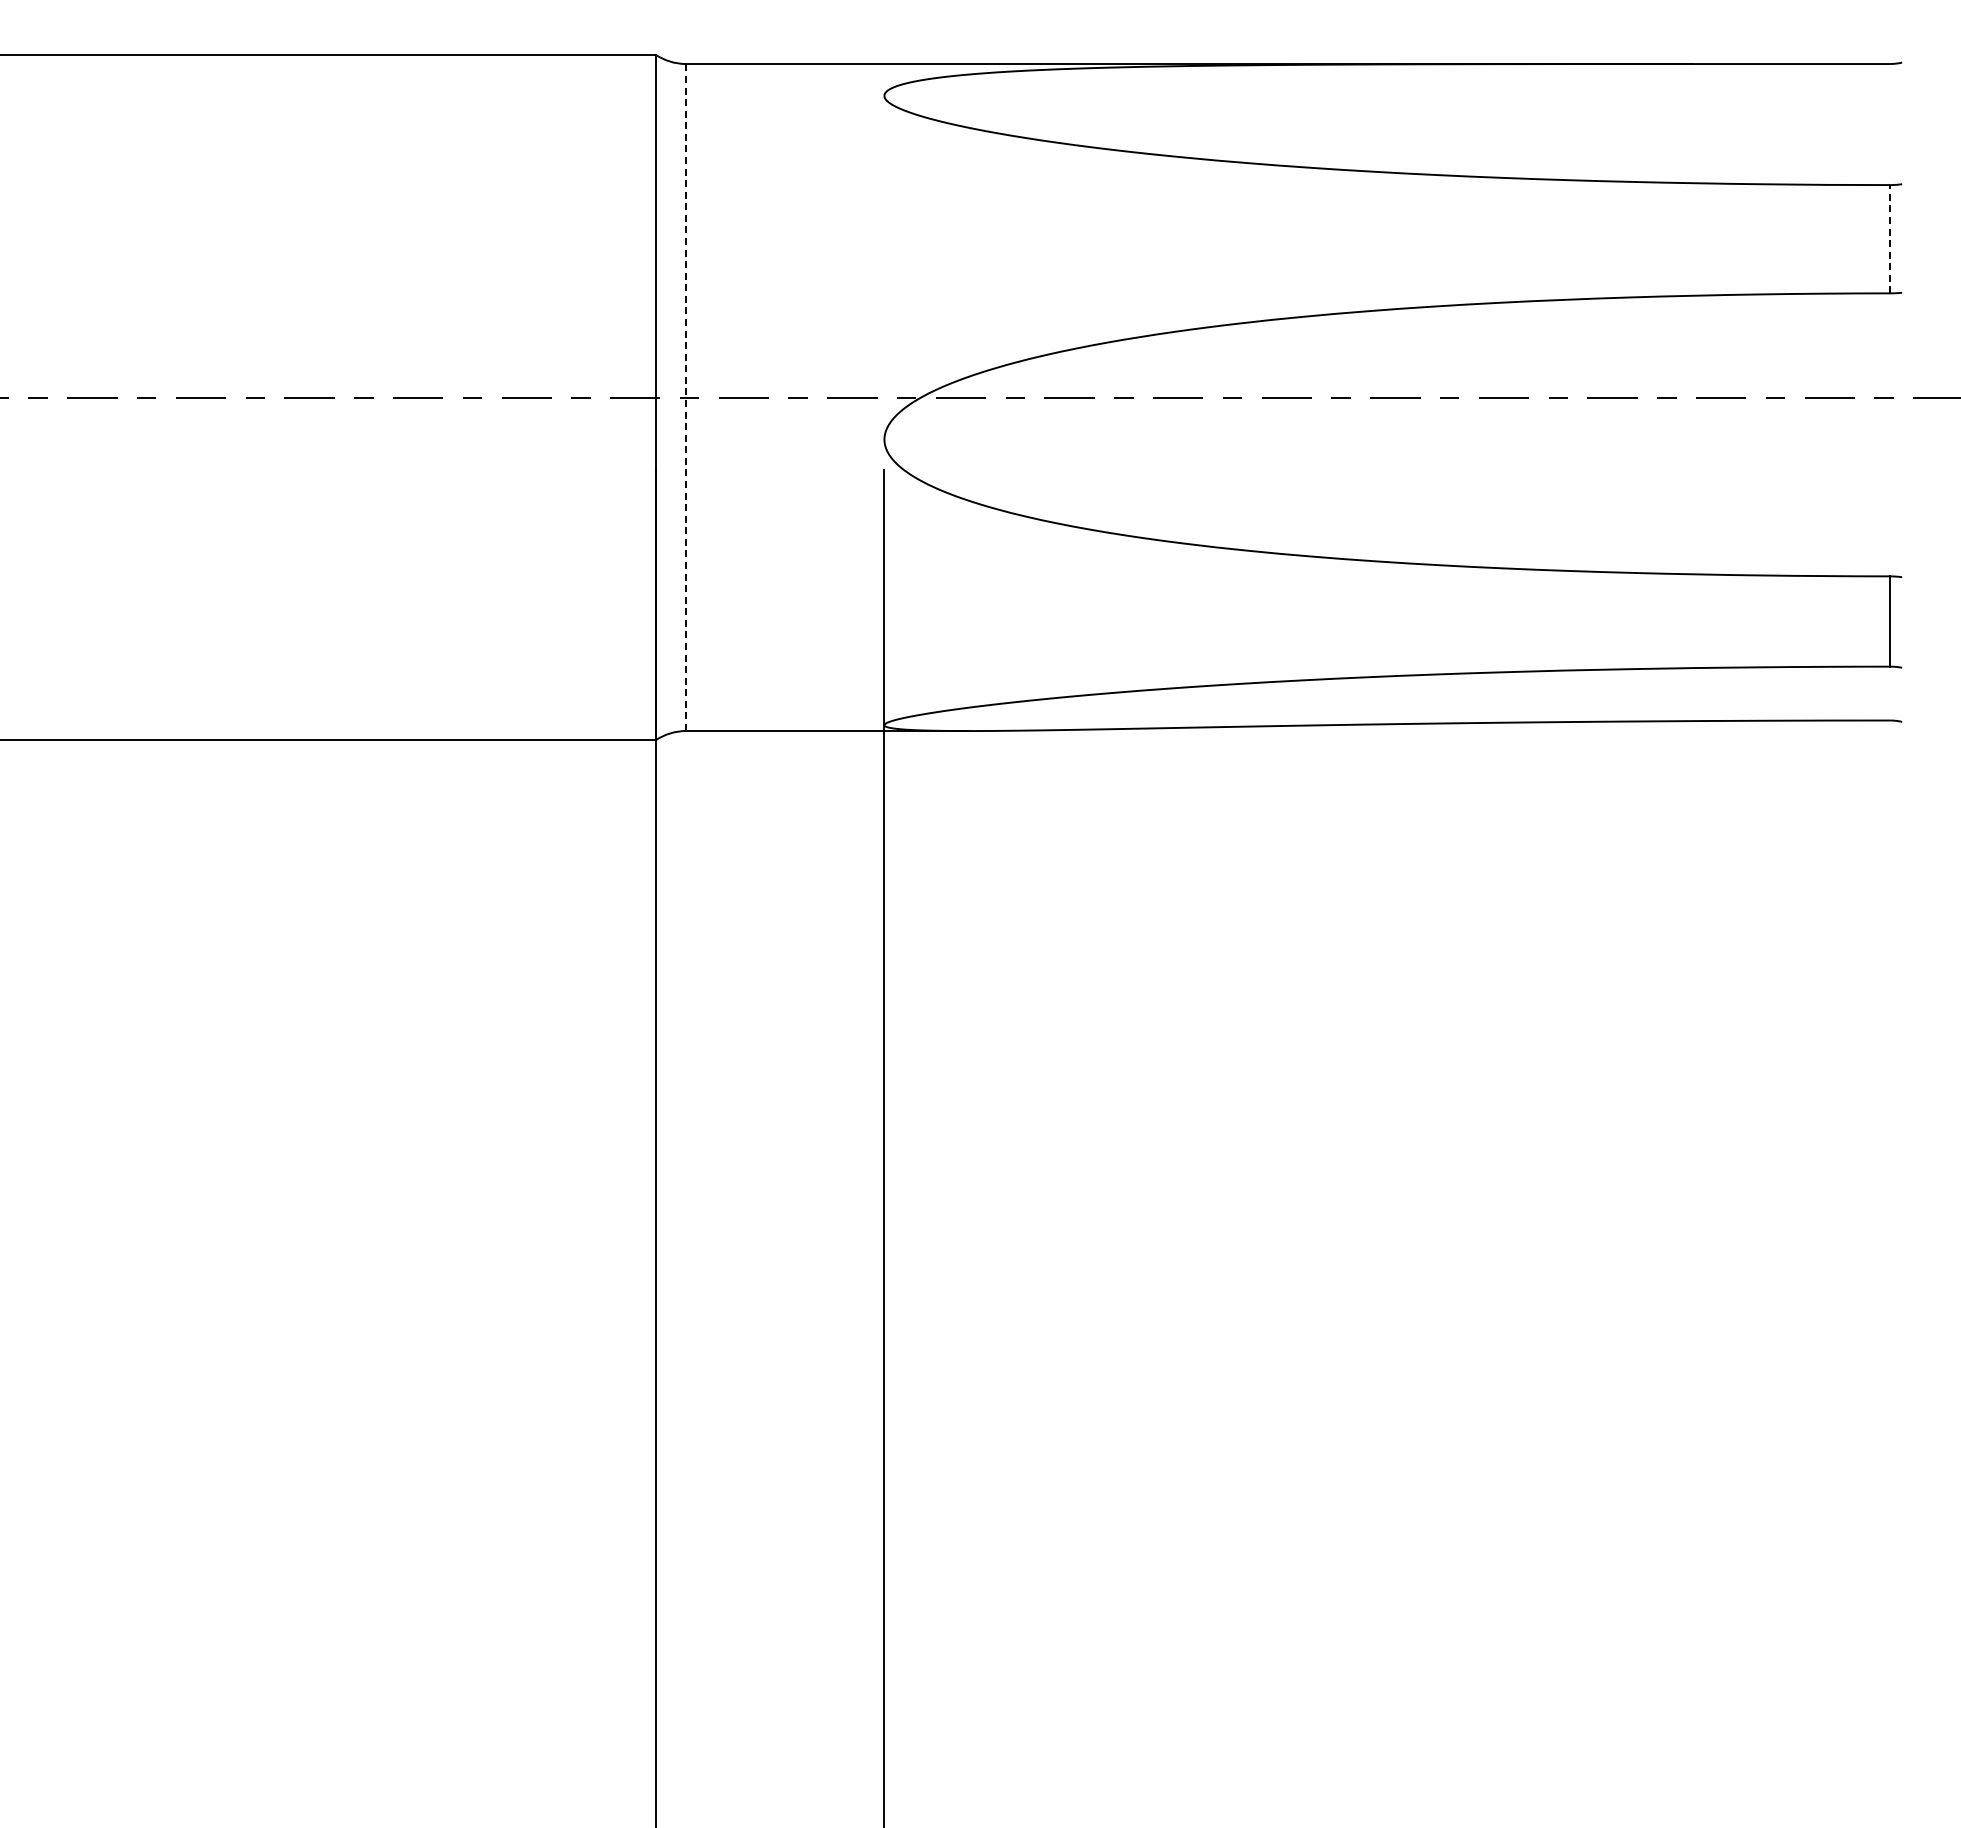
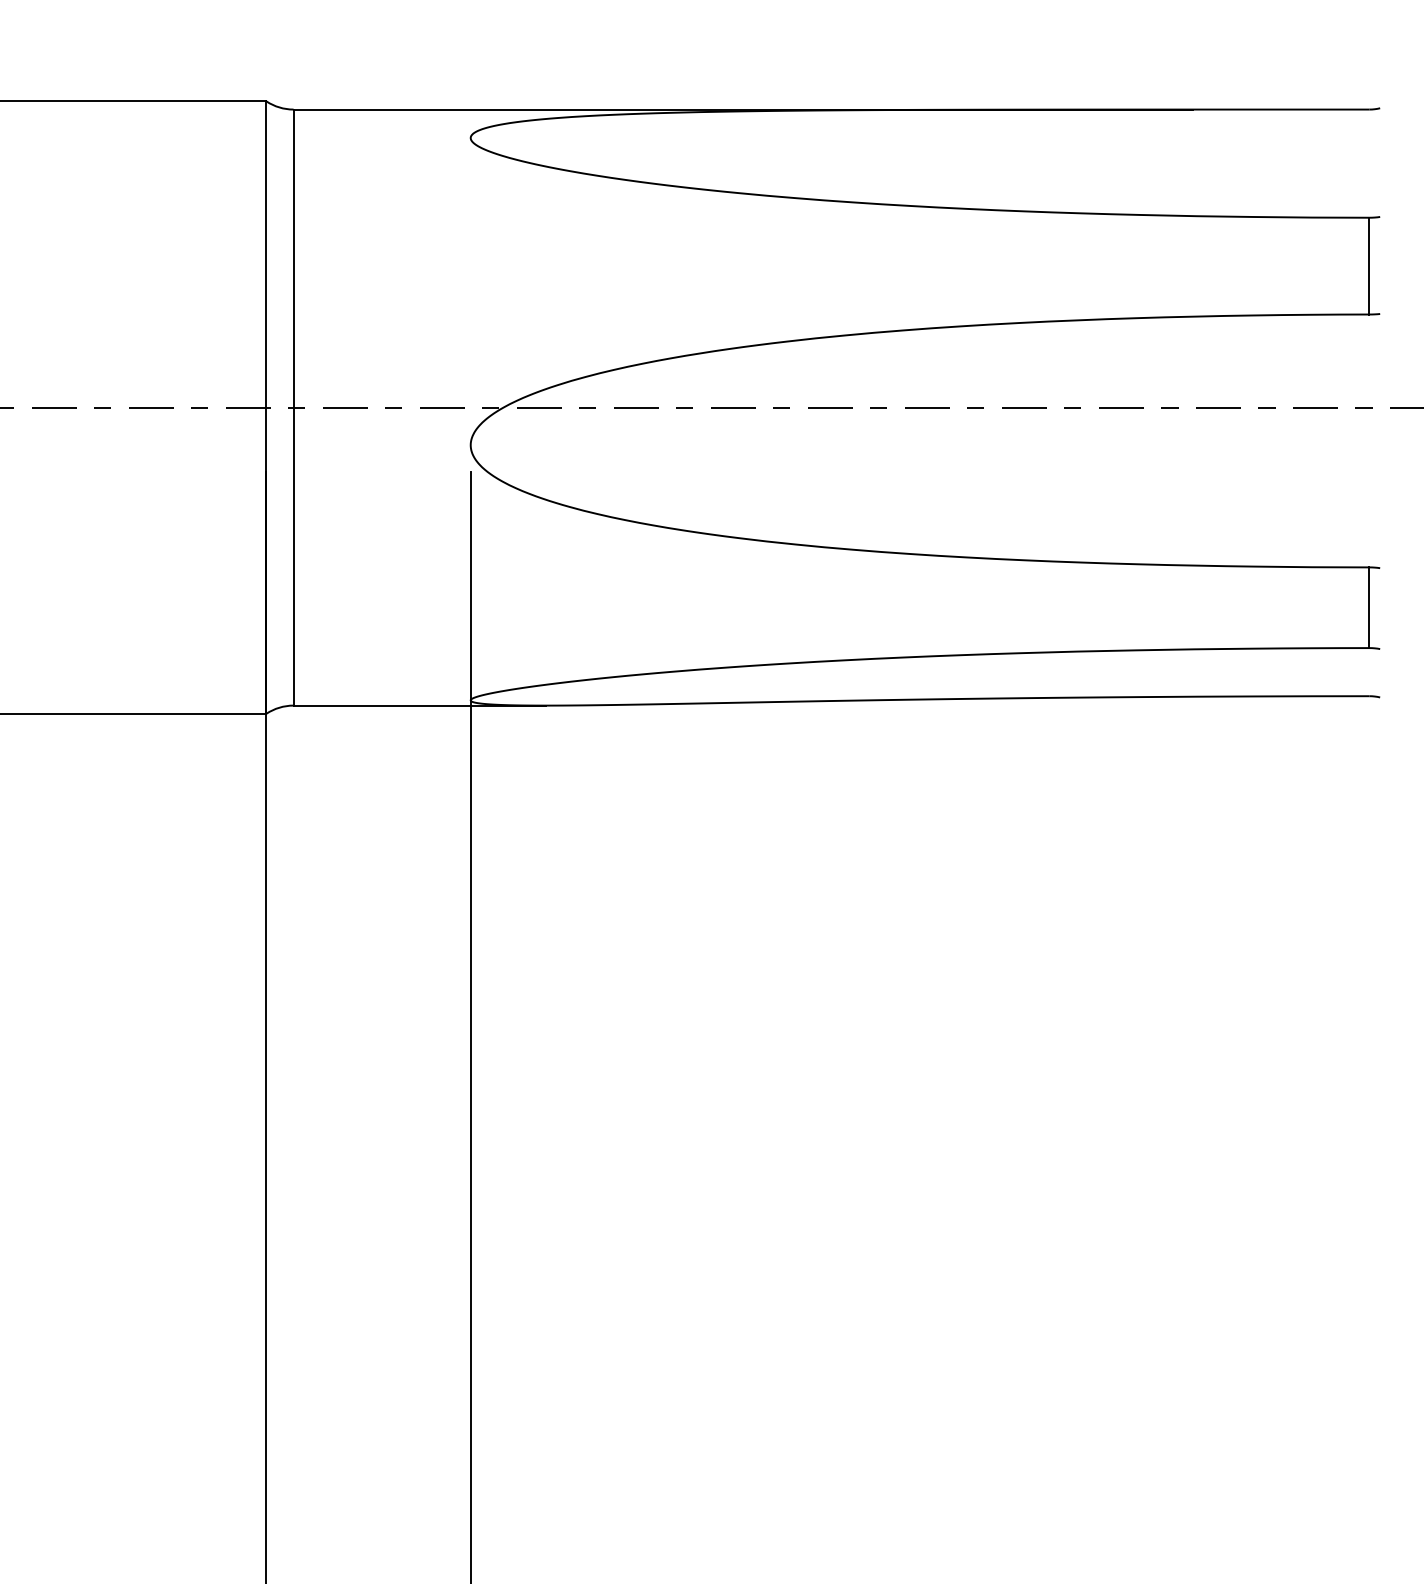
line: (1890, 238) -> (1369, 265), dashed -> solid
line: (686, 397) -> (293, 407), dashed -> solid

